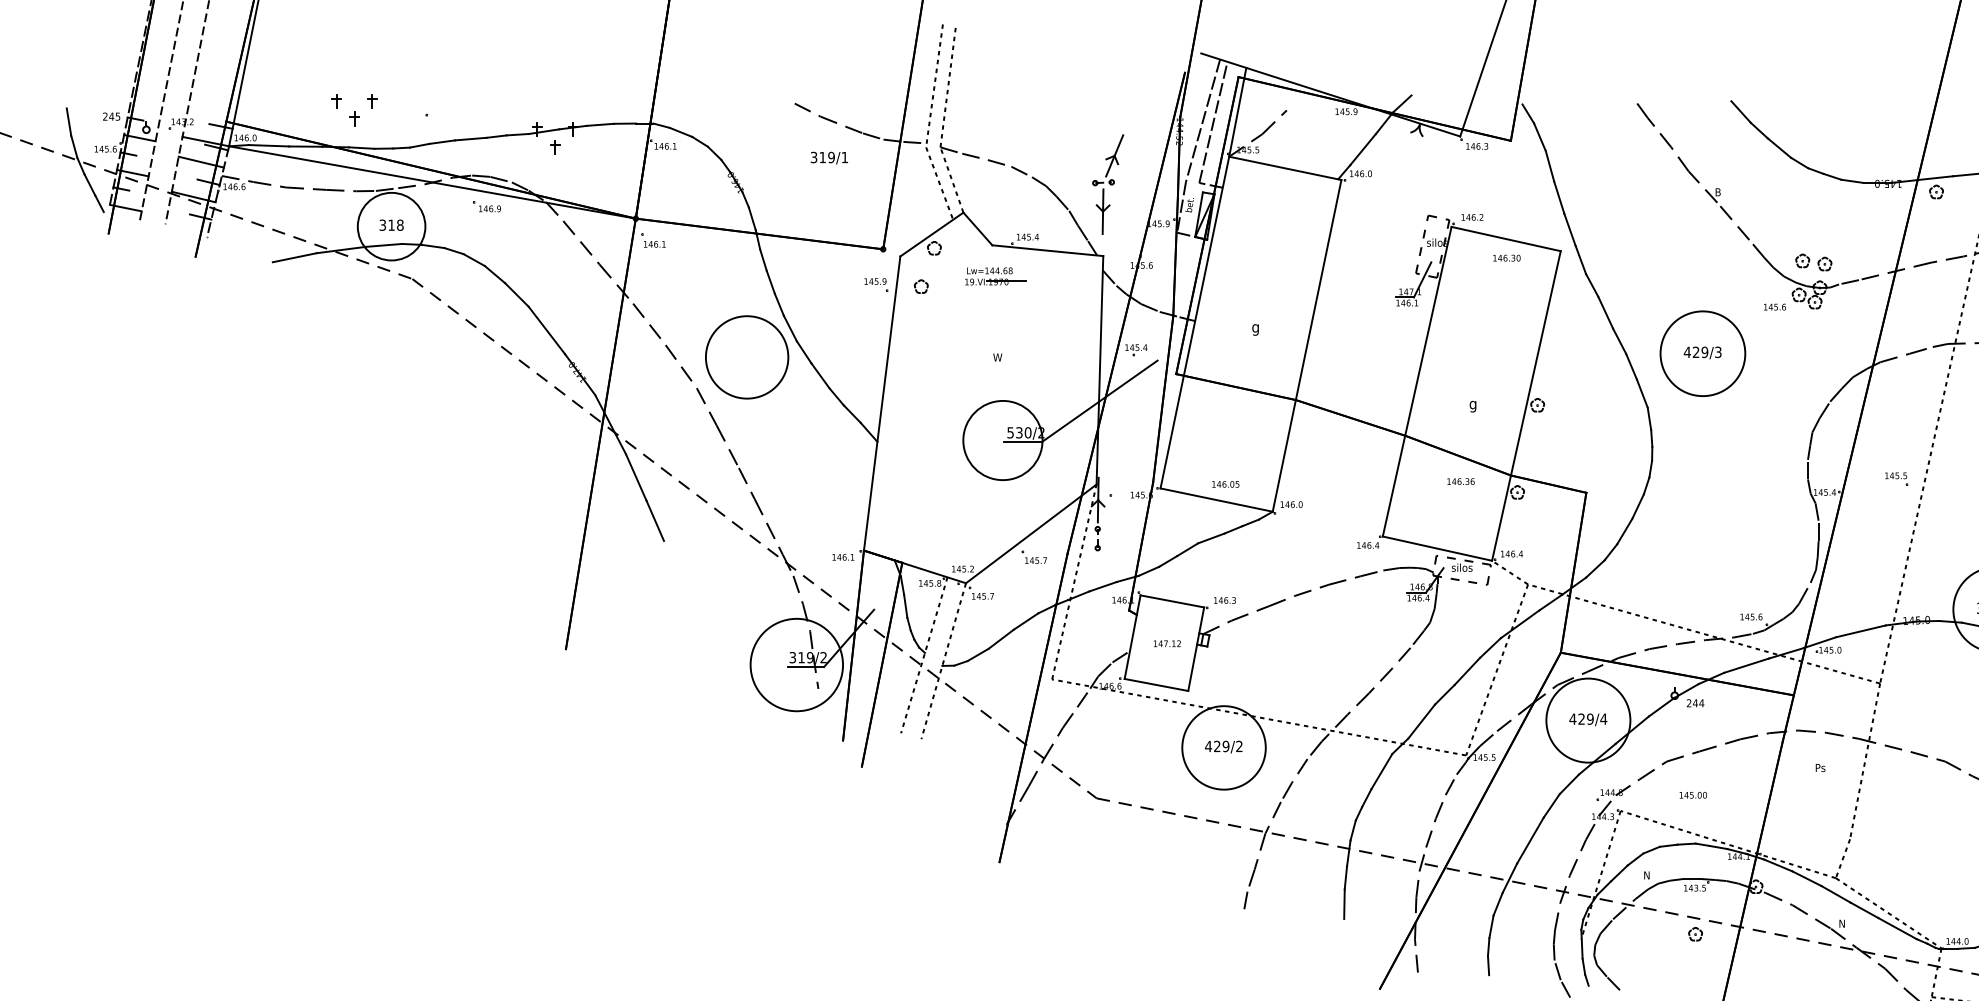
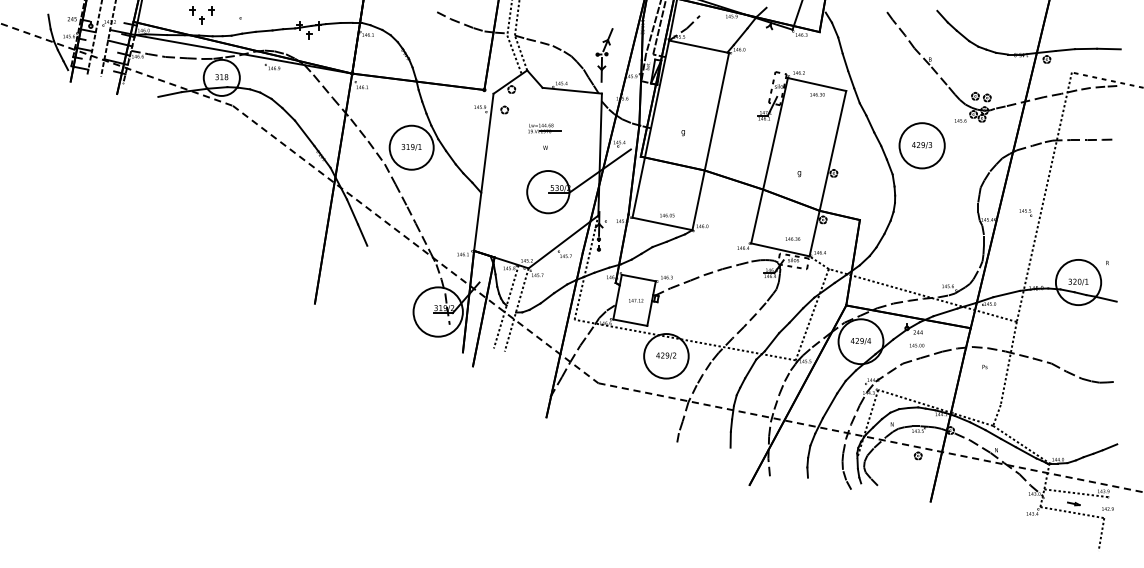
text: (829, 158) -> (411, 147), moved
part: (995, 276) -> (544, 128), moved
text: (1460, 480) -> (792, 238), moved
text: (1694, 795) -> (917, 345), moved

